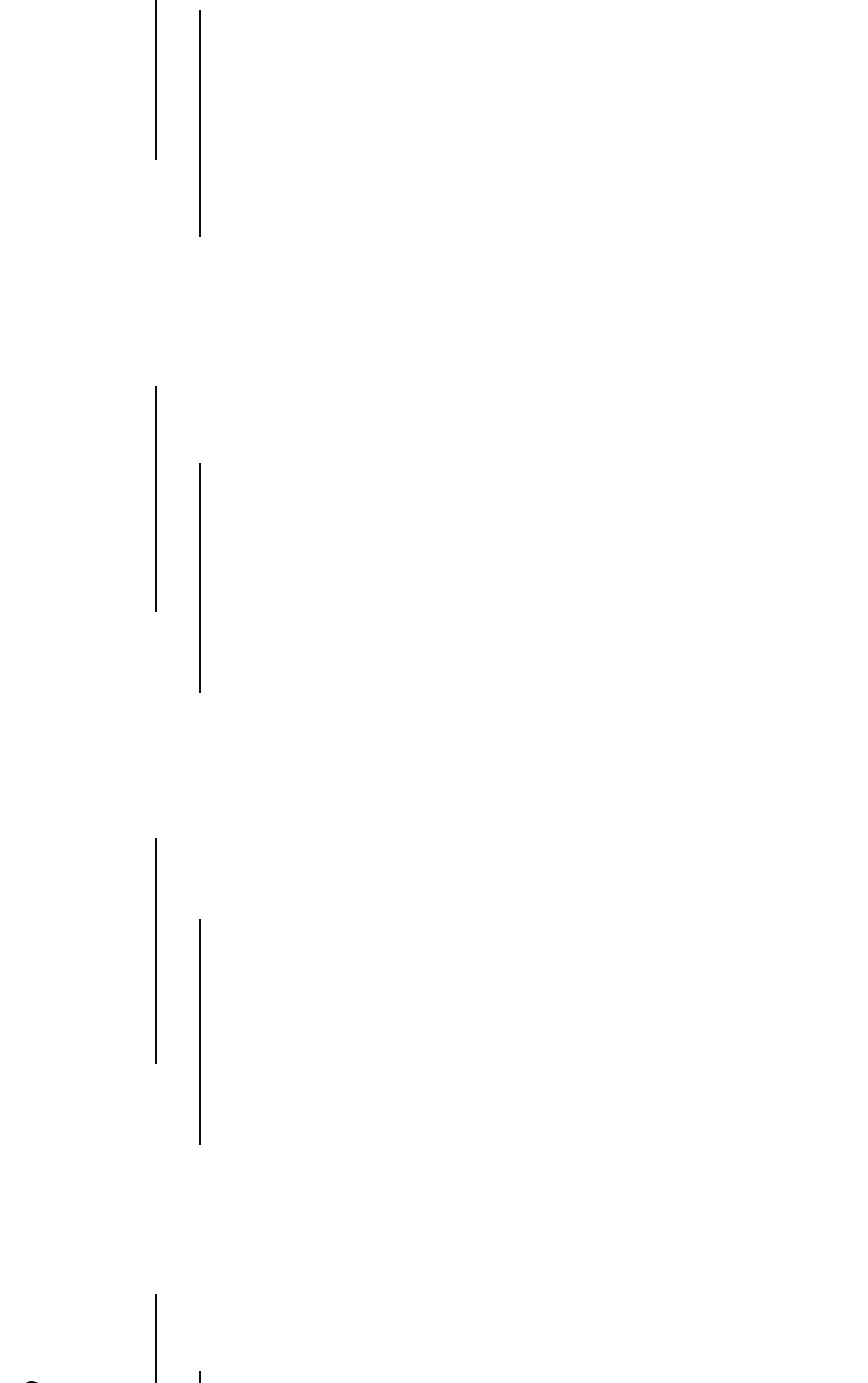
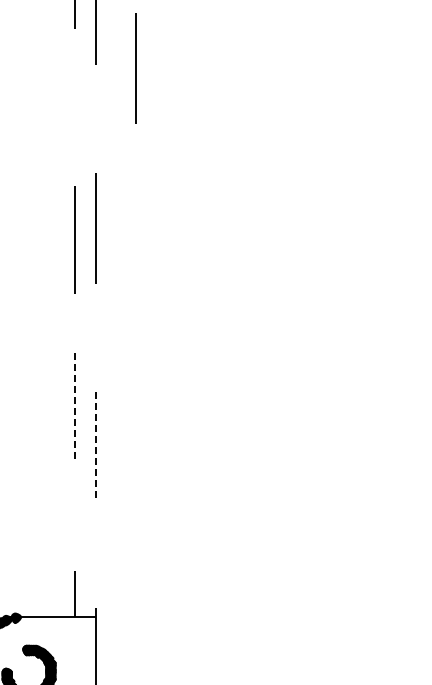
line: (282, 243) -> (135, 68), added
line: (155, 498) -> (74, 239), moved
line: (157, 952) -> (75, 407), solid -> dashed
line: (199, 1033) -> (95, 446), solid -> dashed

